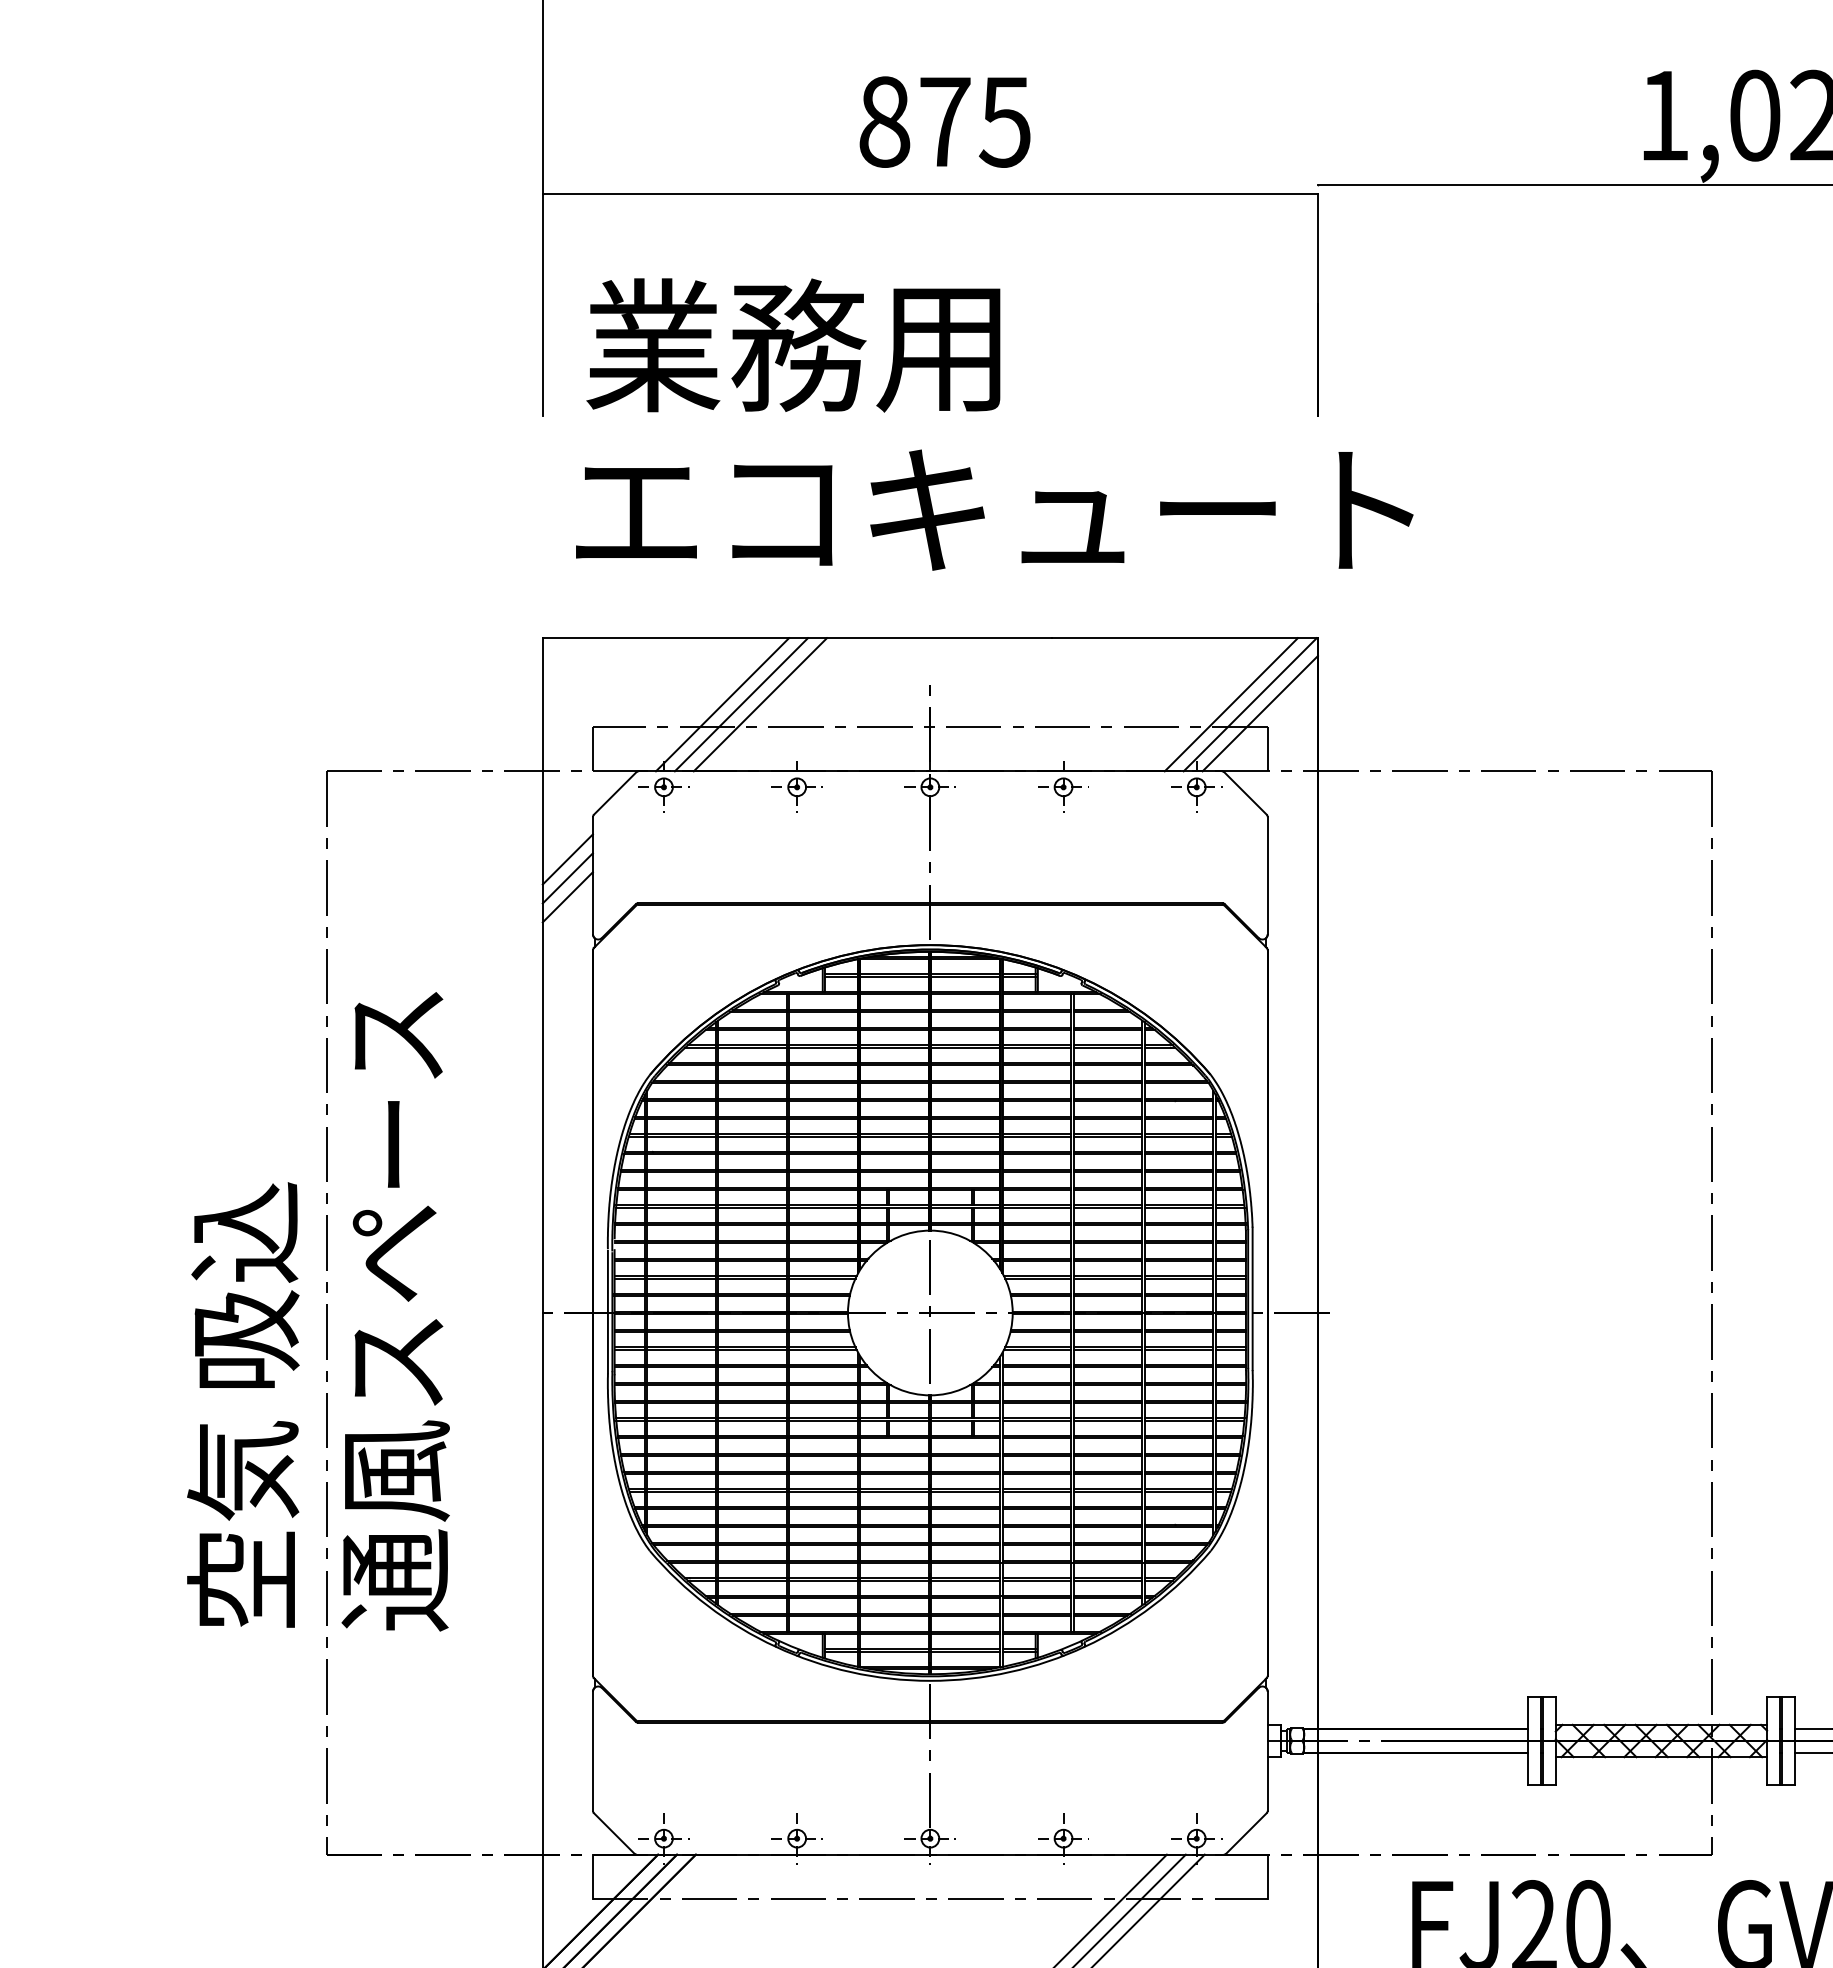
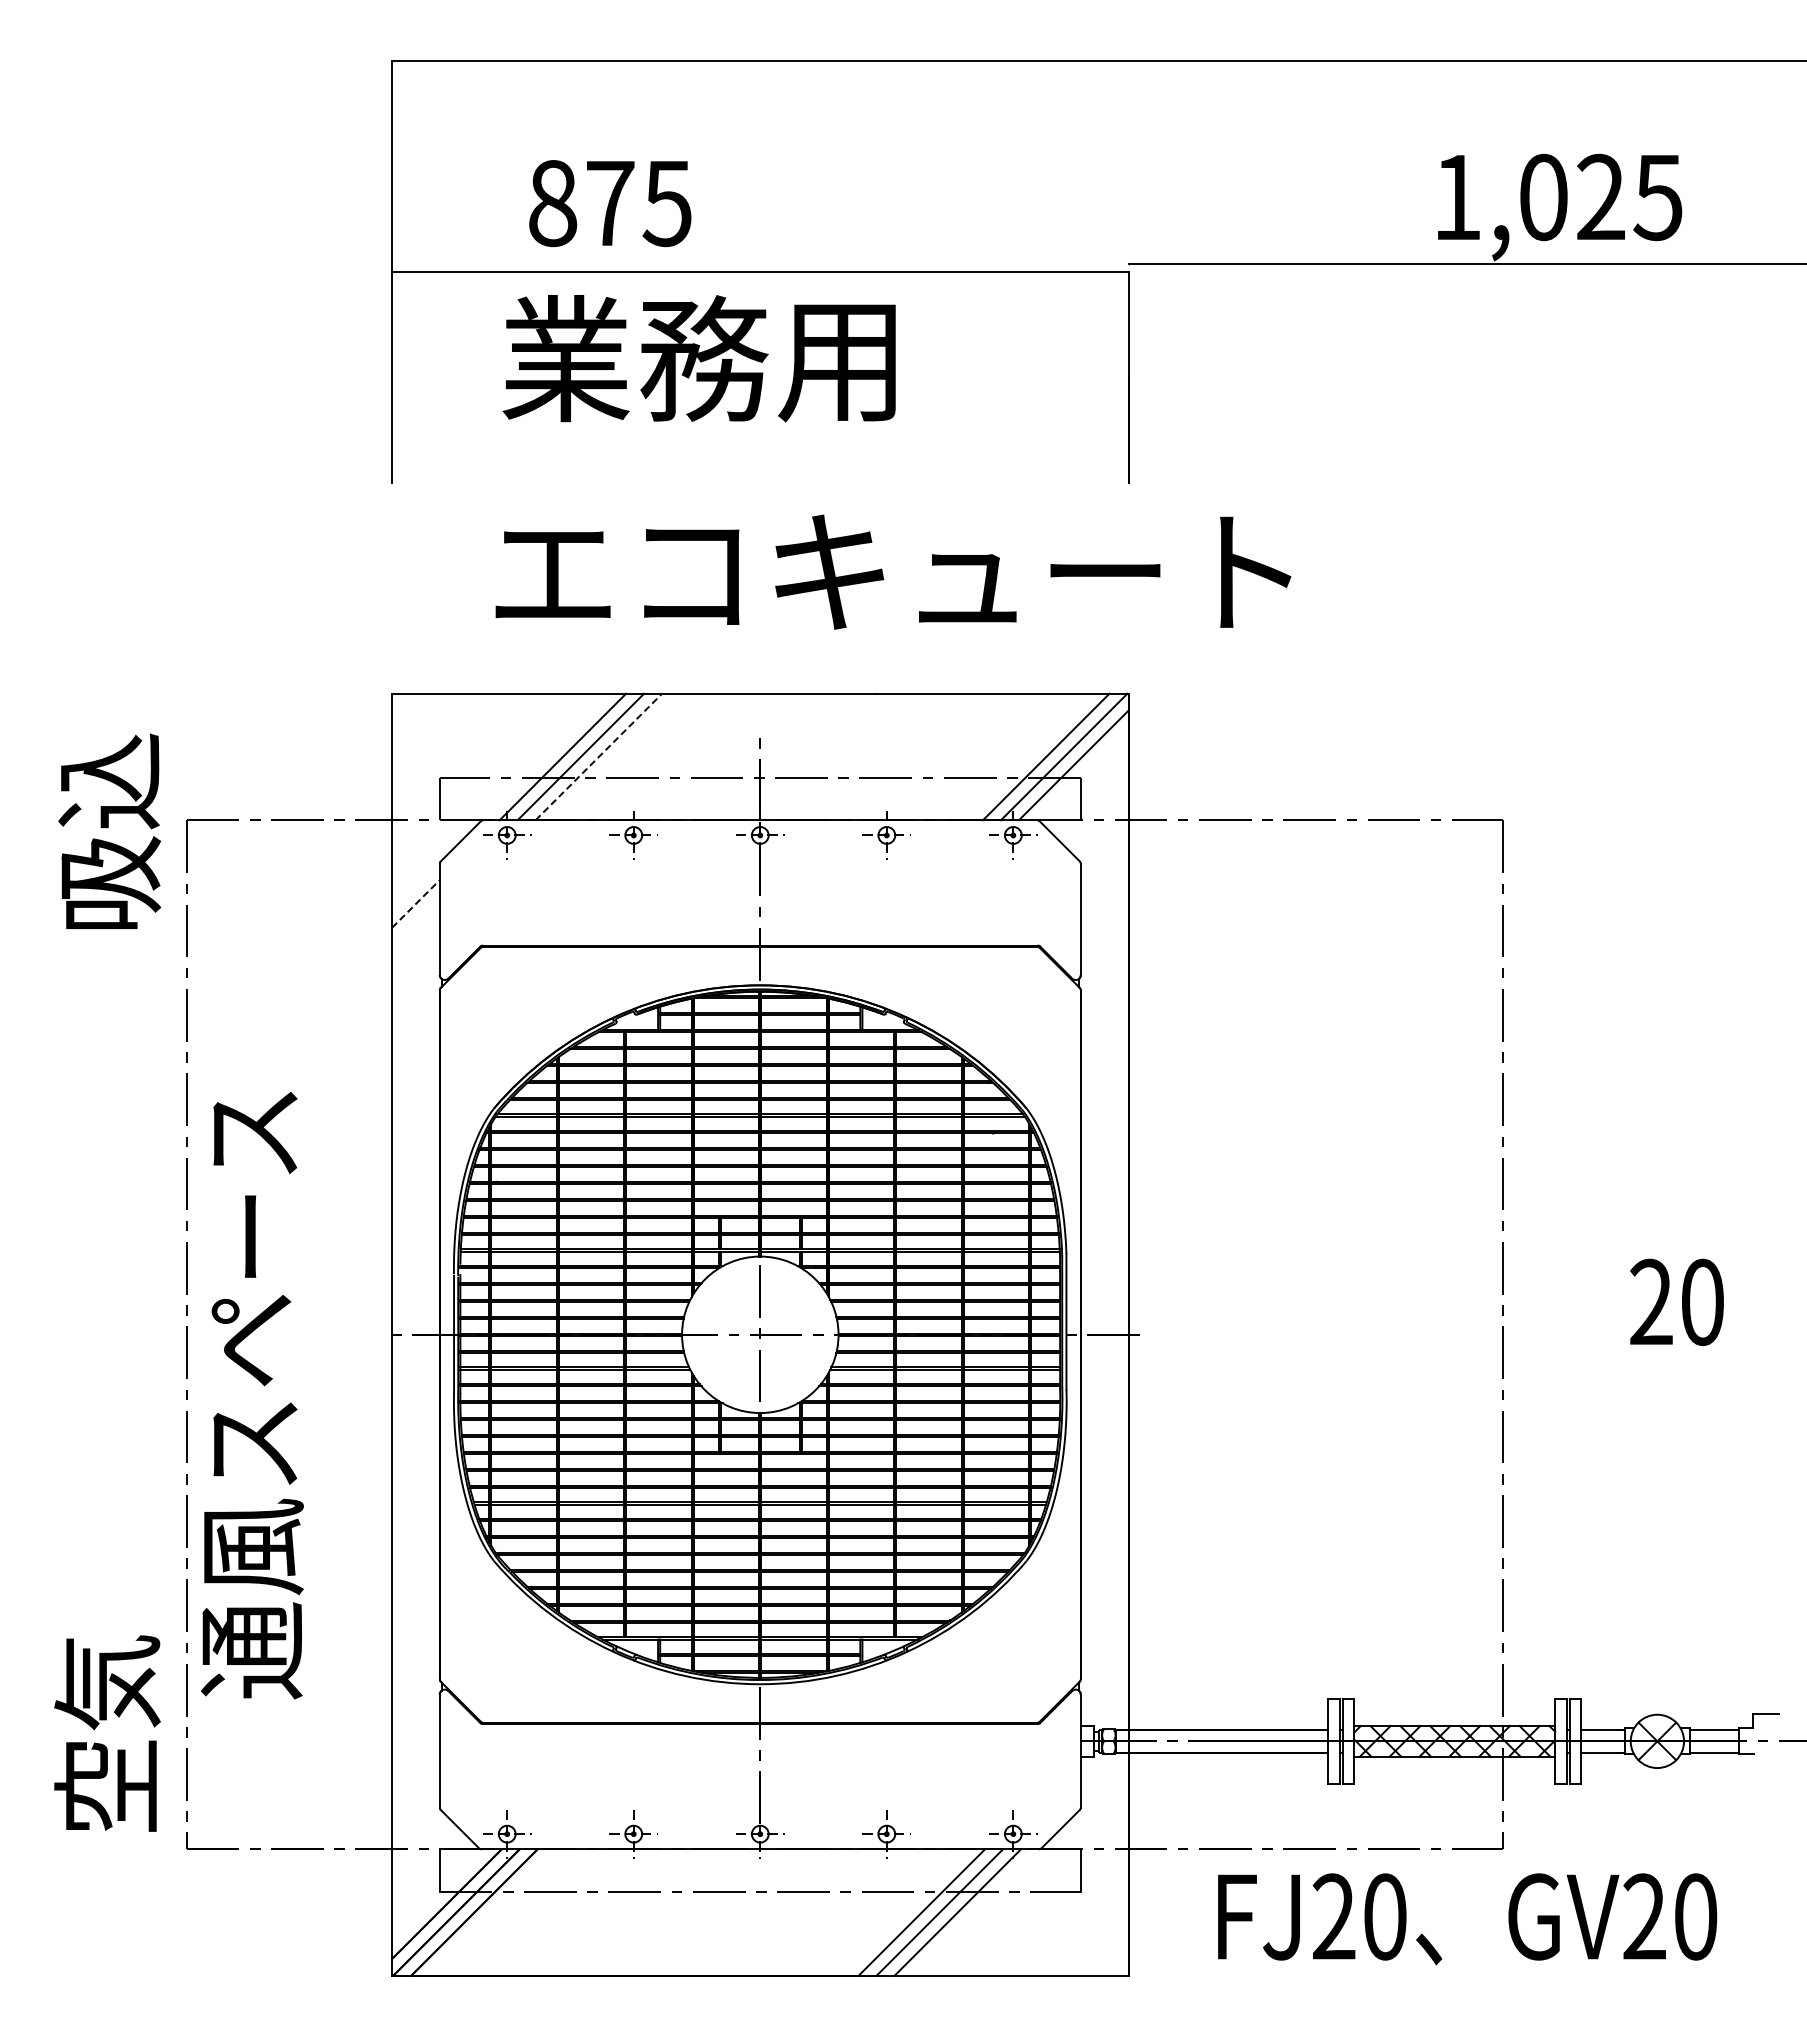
text: (945, 122) -> (610, 203), moved
text: (792, 345) -> (698, 358), moved
text: (994, 509) -> (893, 571), moved
line: (761, 704) -> (599, 756), solid -> dashed
line: (567, 858) -> (415, 903), solid -> dashed
line: (567, 877) -> (415, 921), removed
line: (567, 896) -> (415, 939), removed
text: (245, 1284) -> (109, 830), moved
text: (395, 1311) -> (252, 1395), moved
text: (243, 1524) -> (107, 1733), moved

